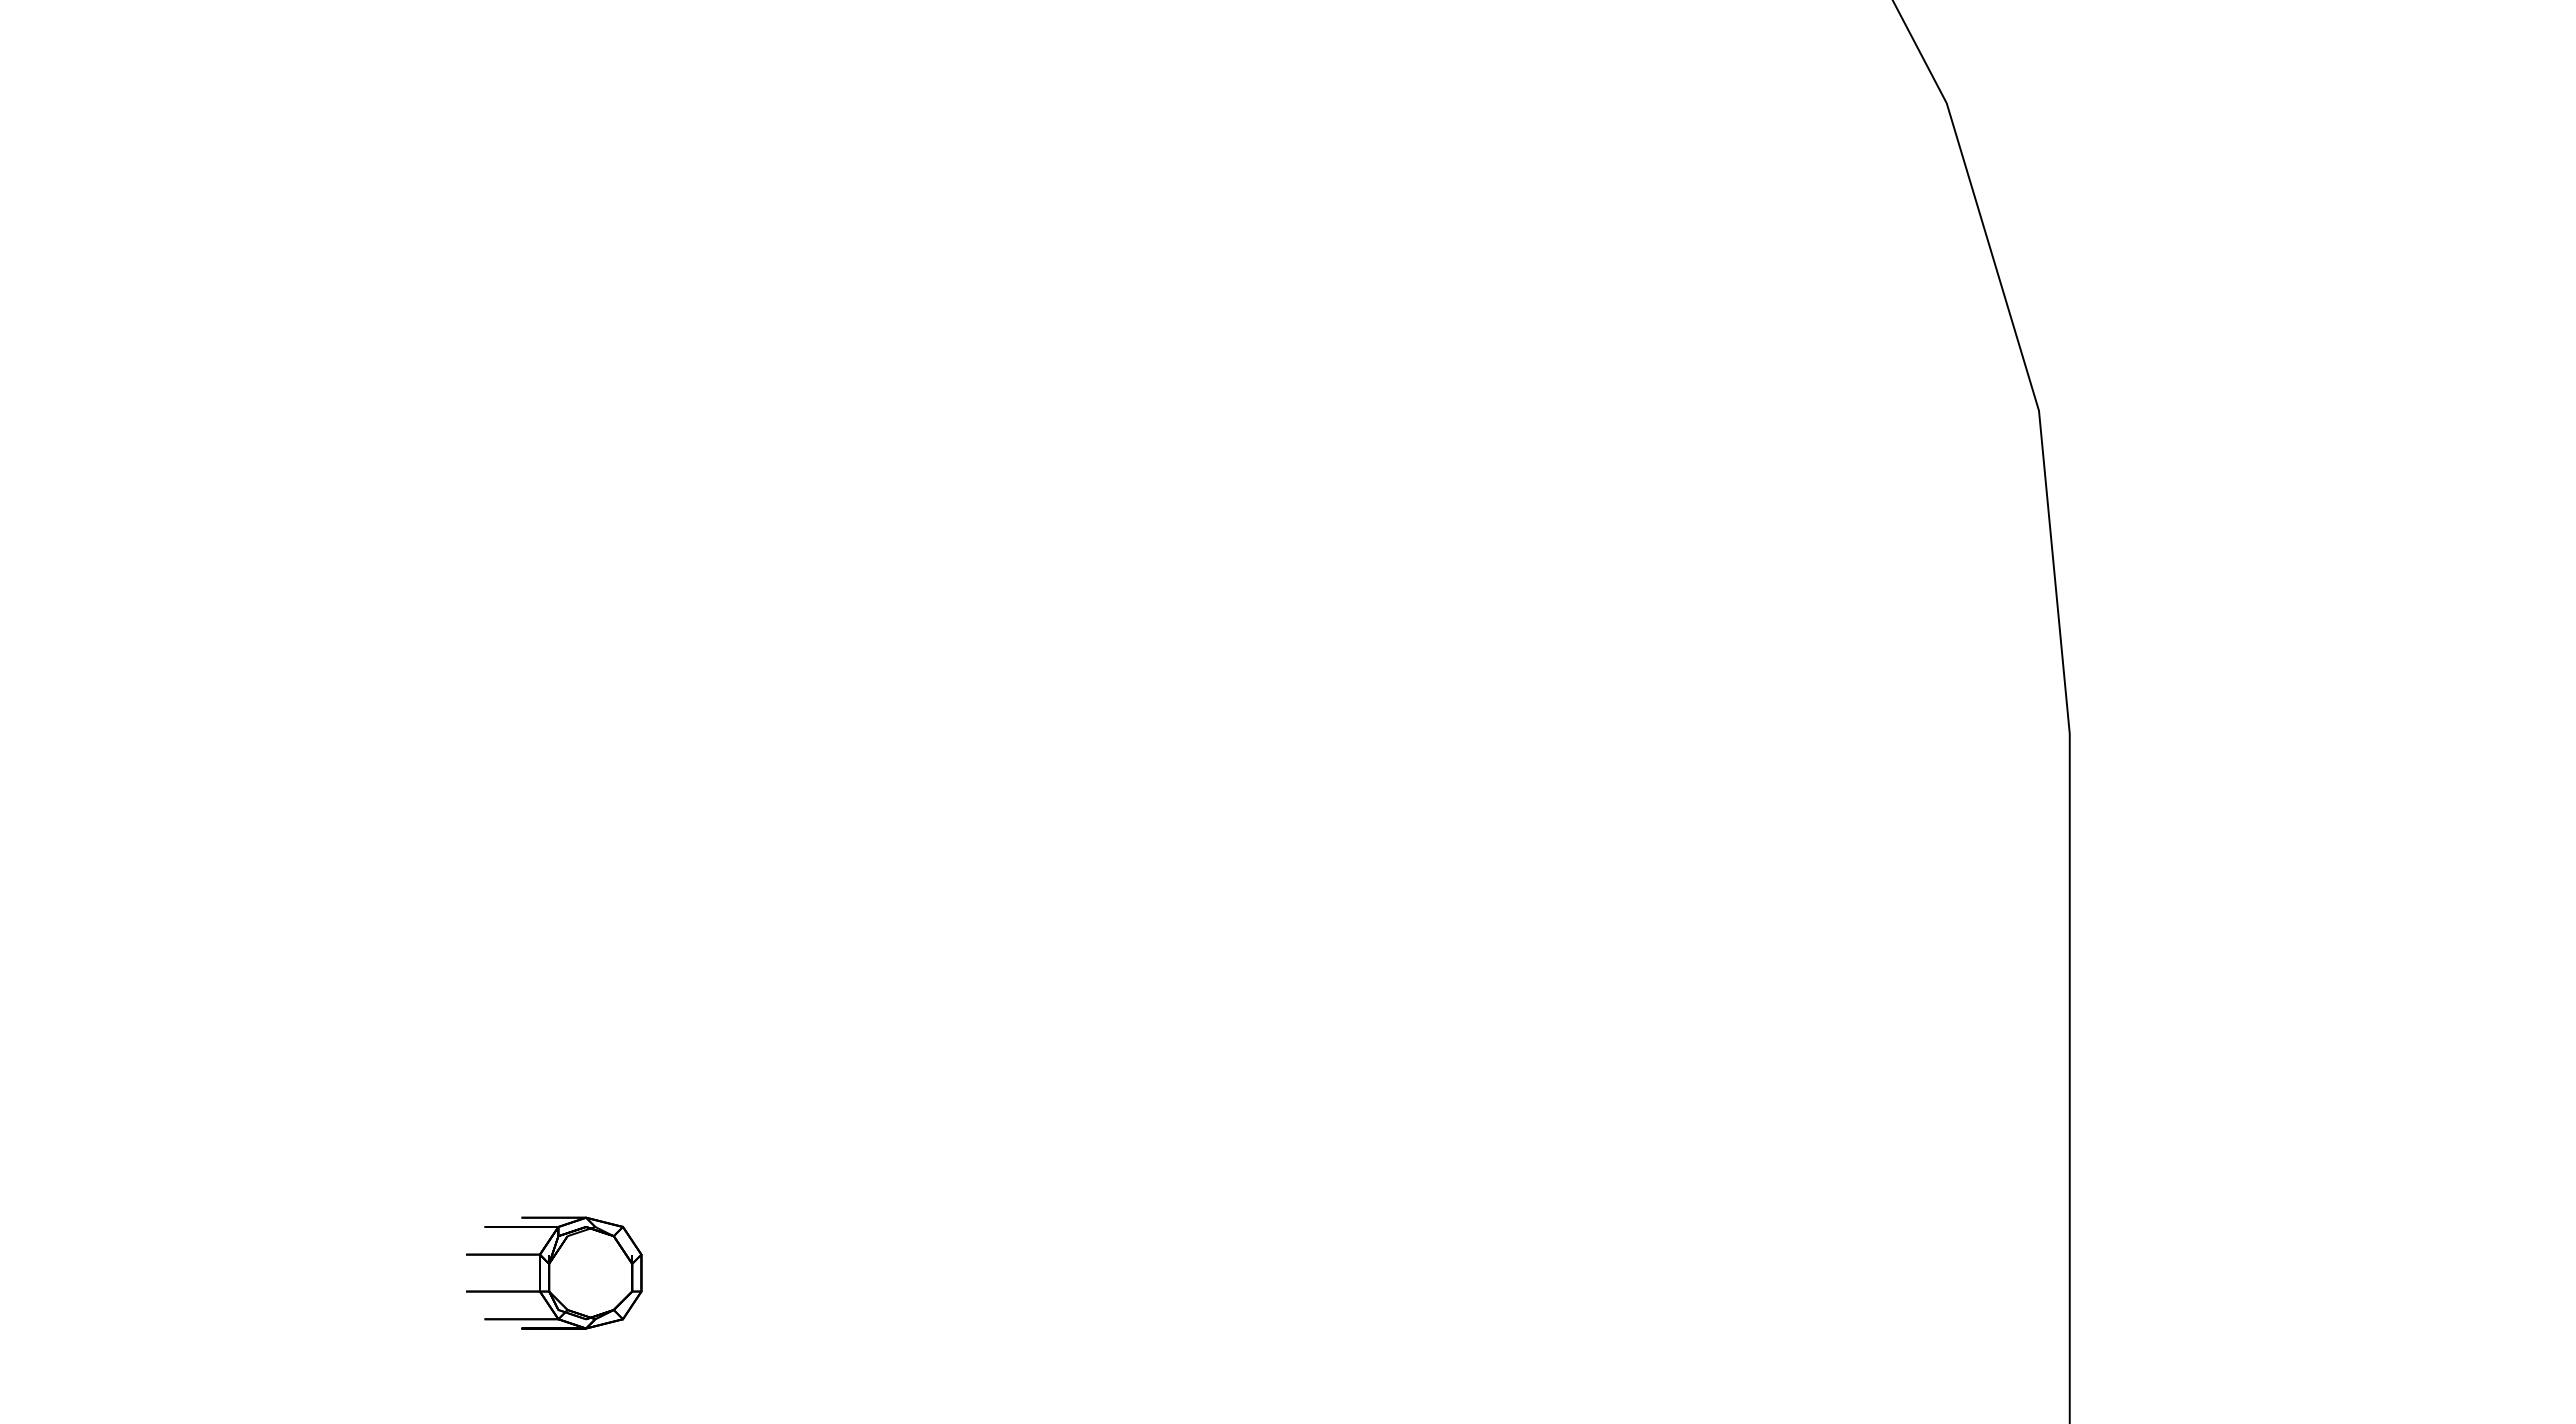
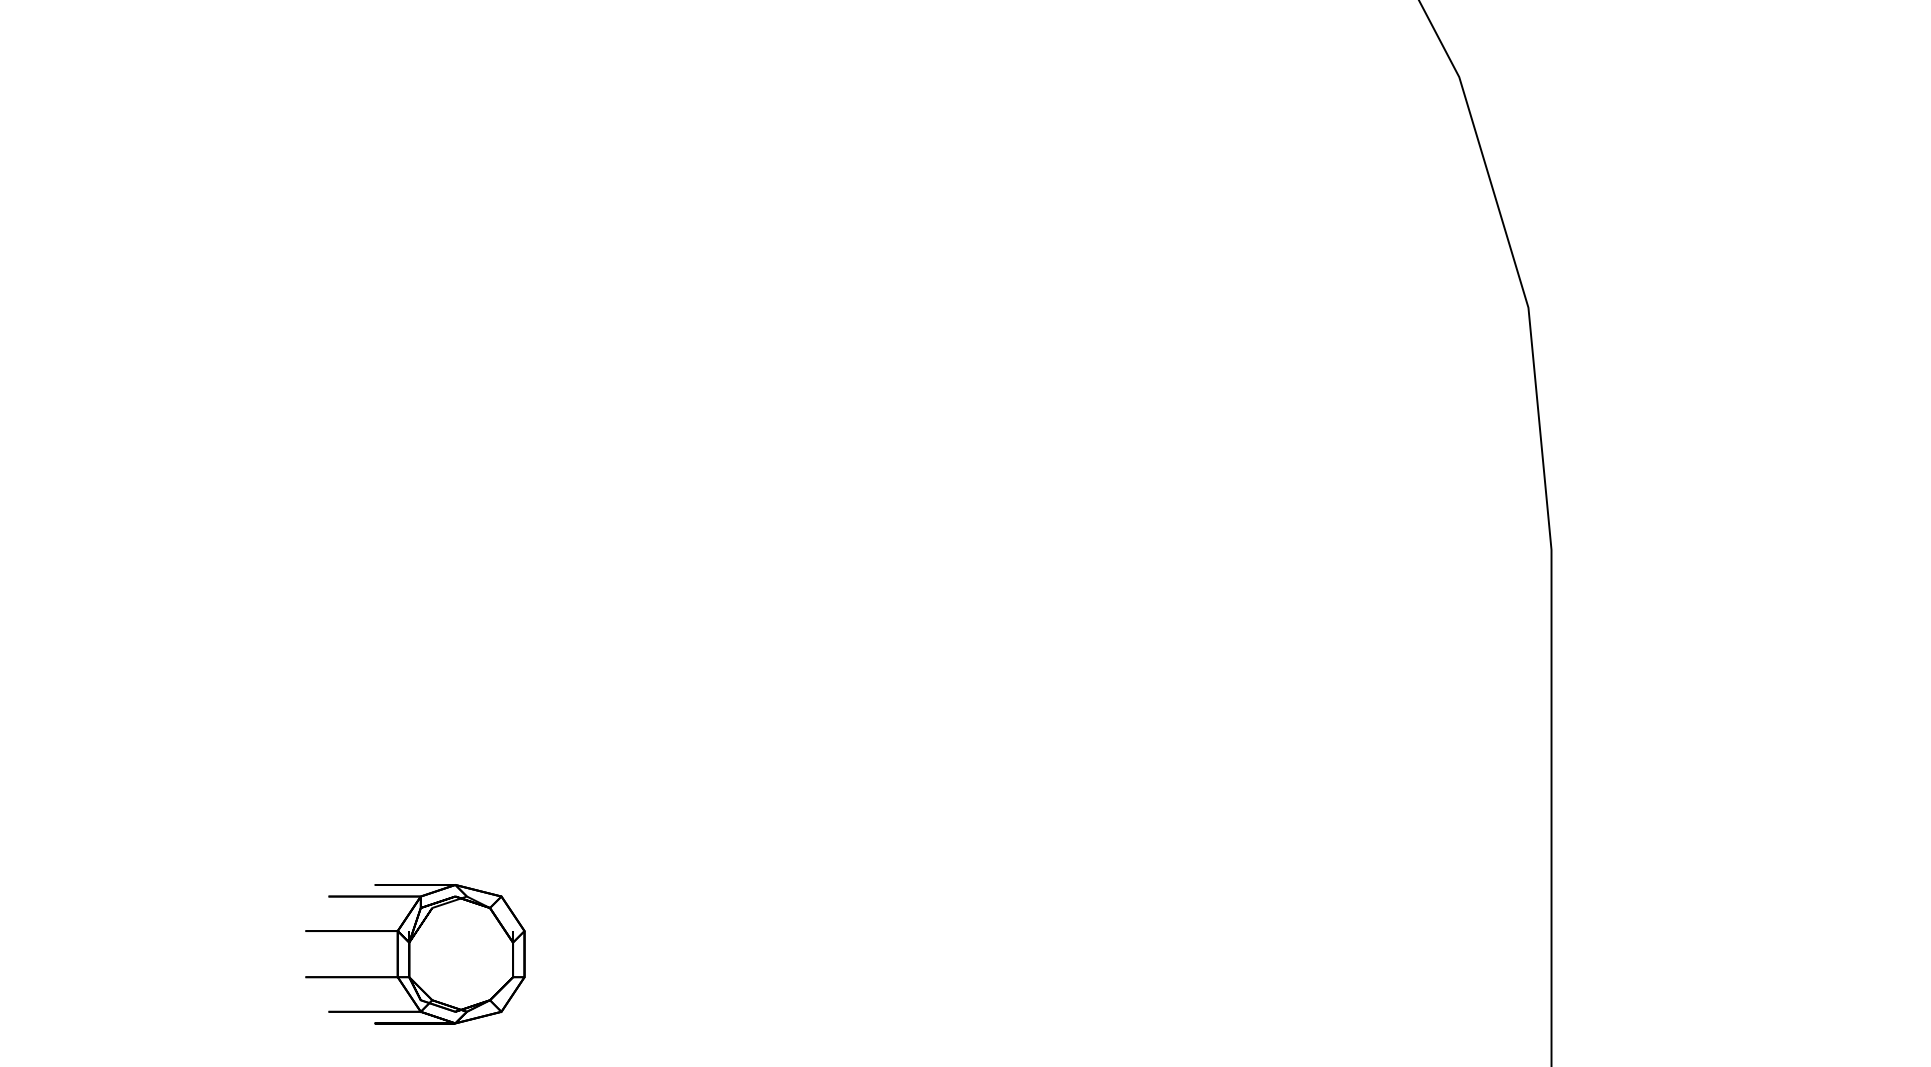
part: (553, 1272) -> (414, 953), size x1.67

